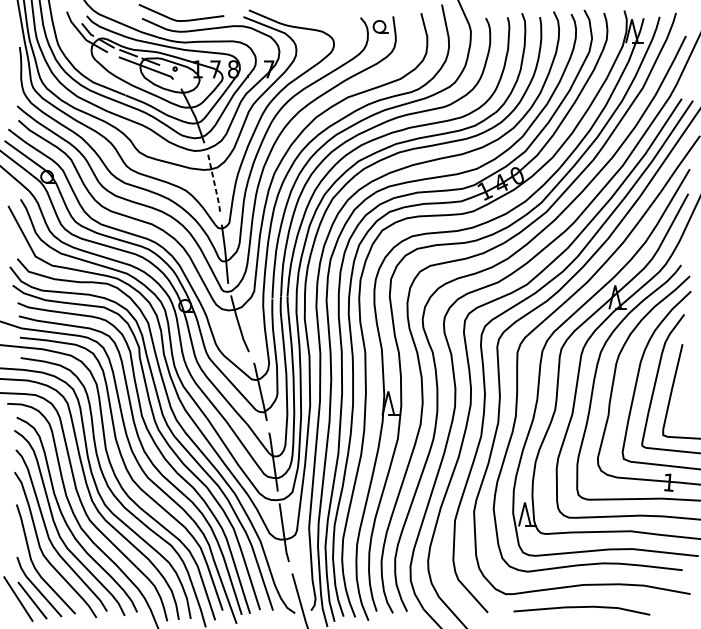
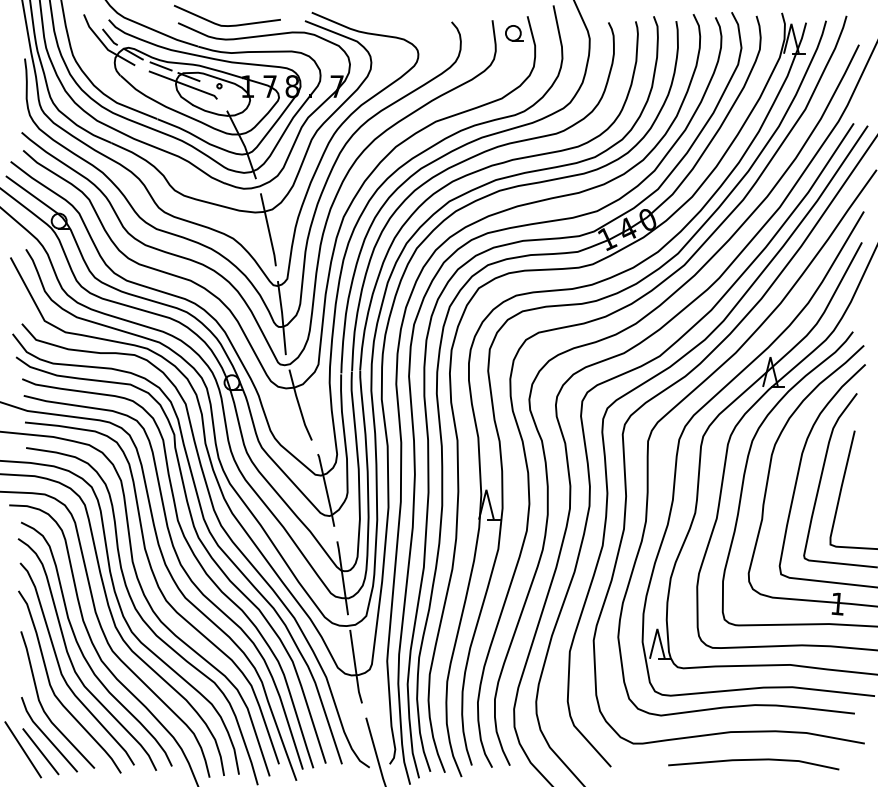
part: (380, 26) -> (514, 33), moved
line: (215, 185) -> (269, 231), dashed -> solid
line: (581, 607) -> (753, 760), moved

